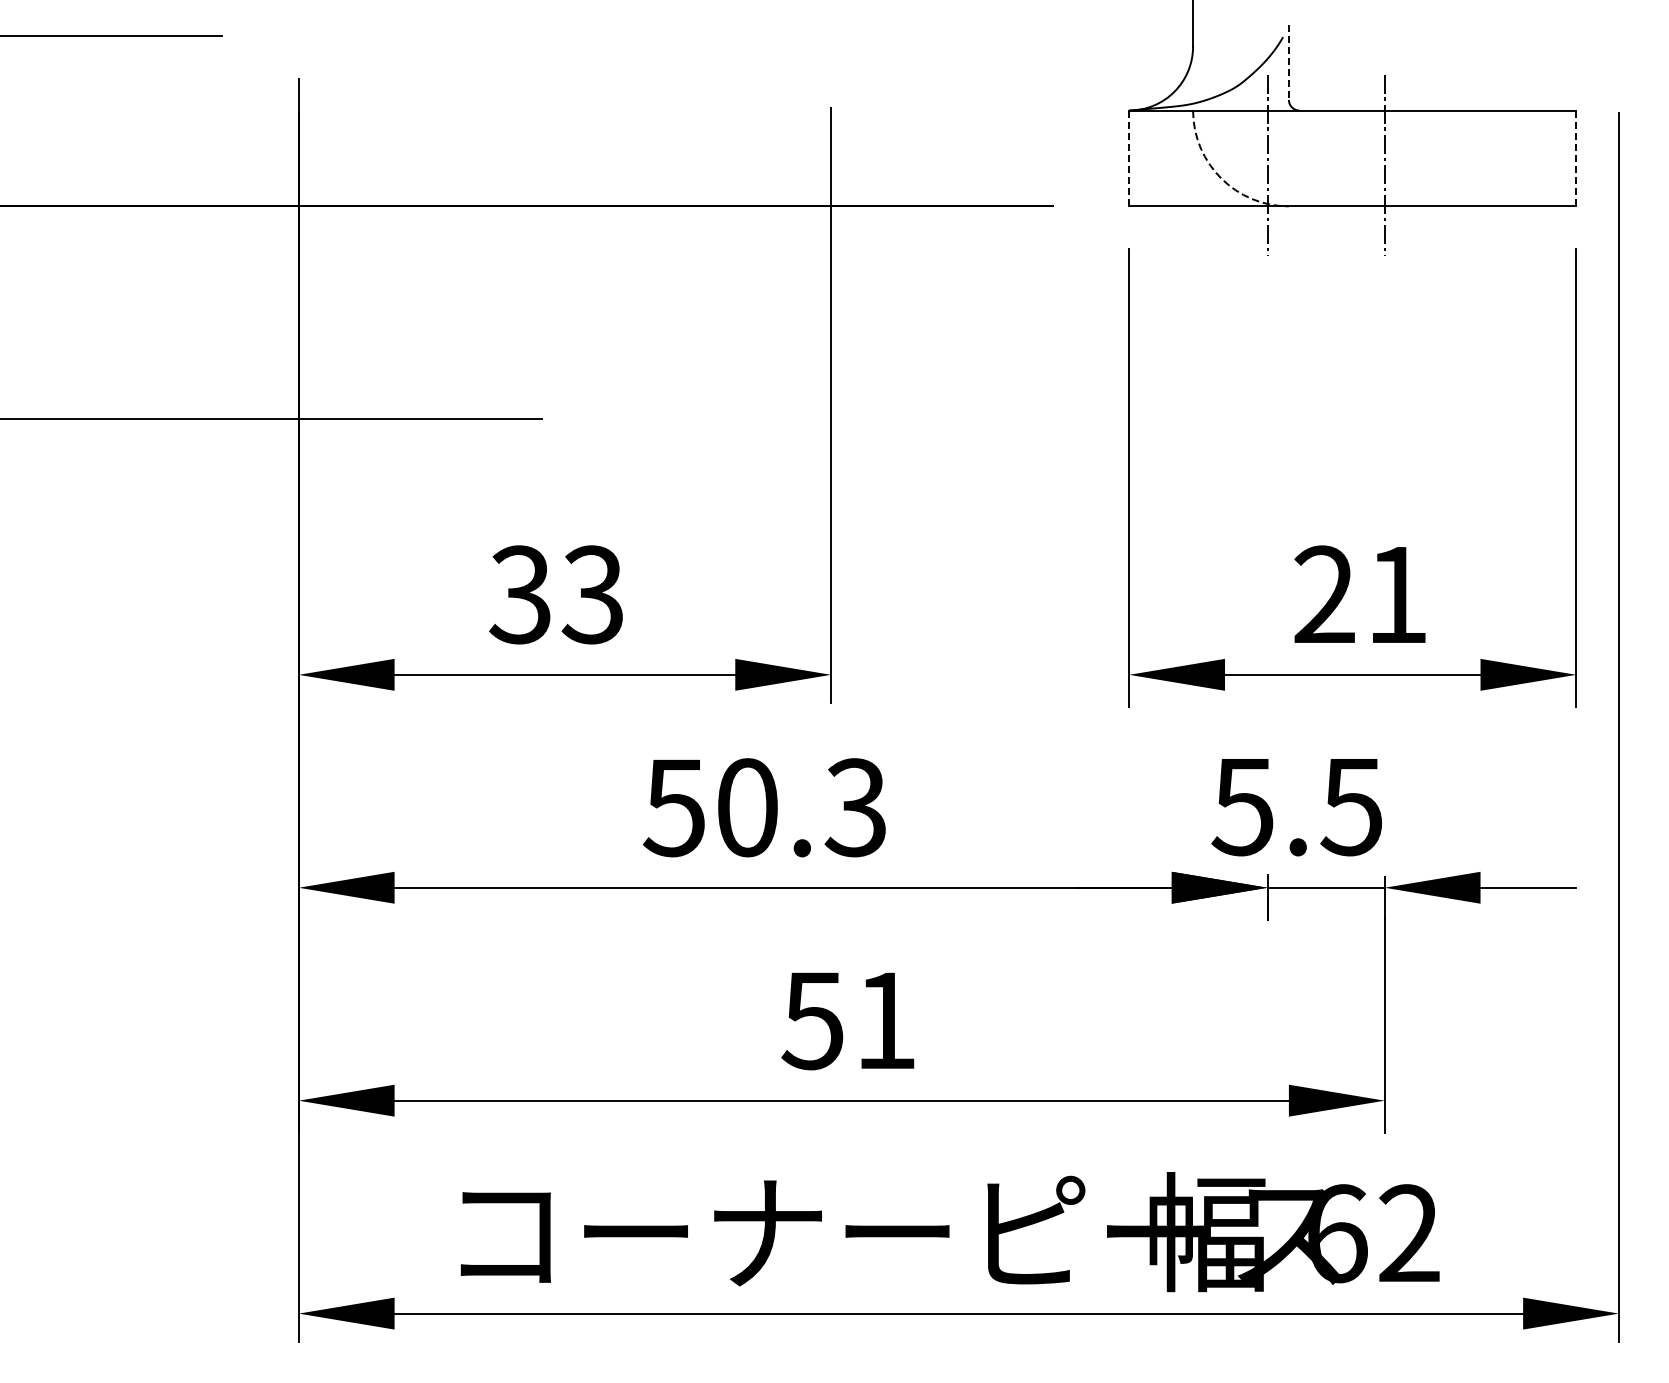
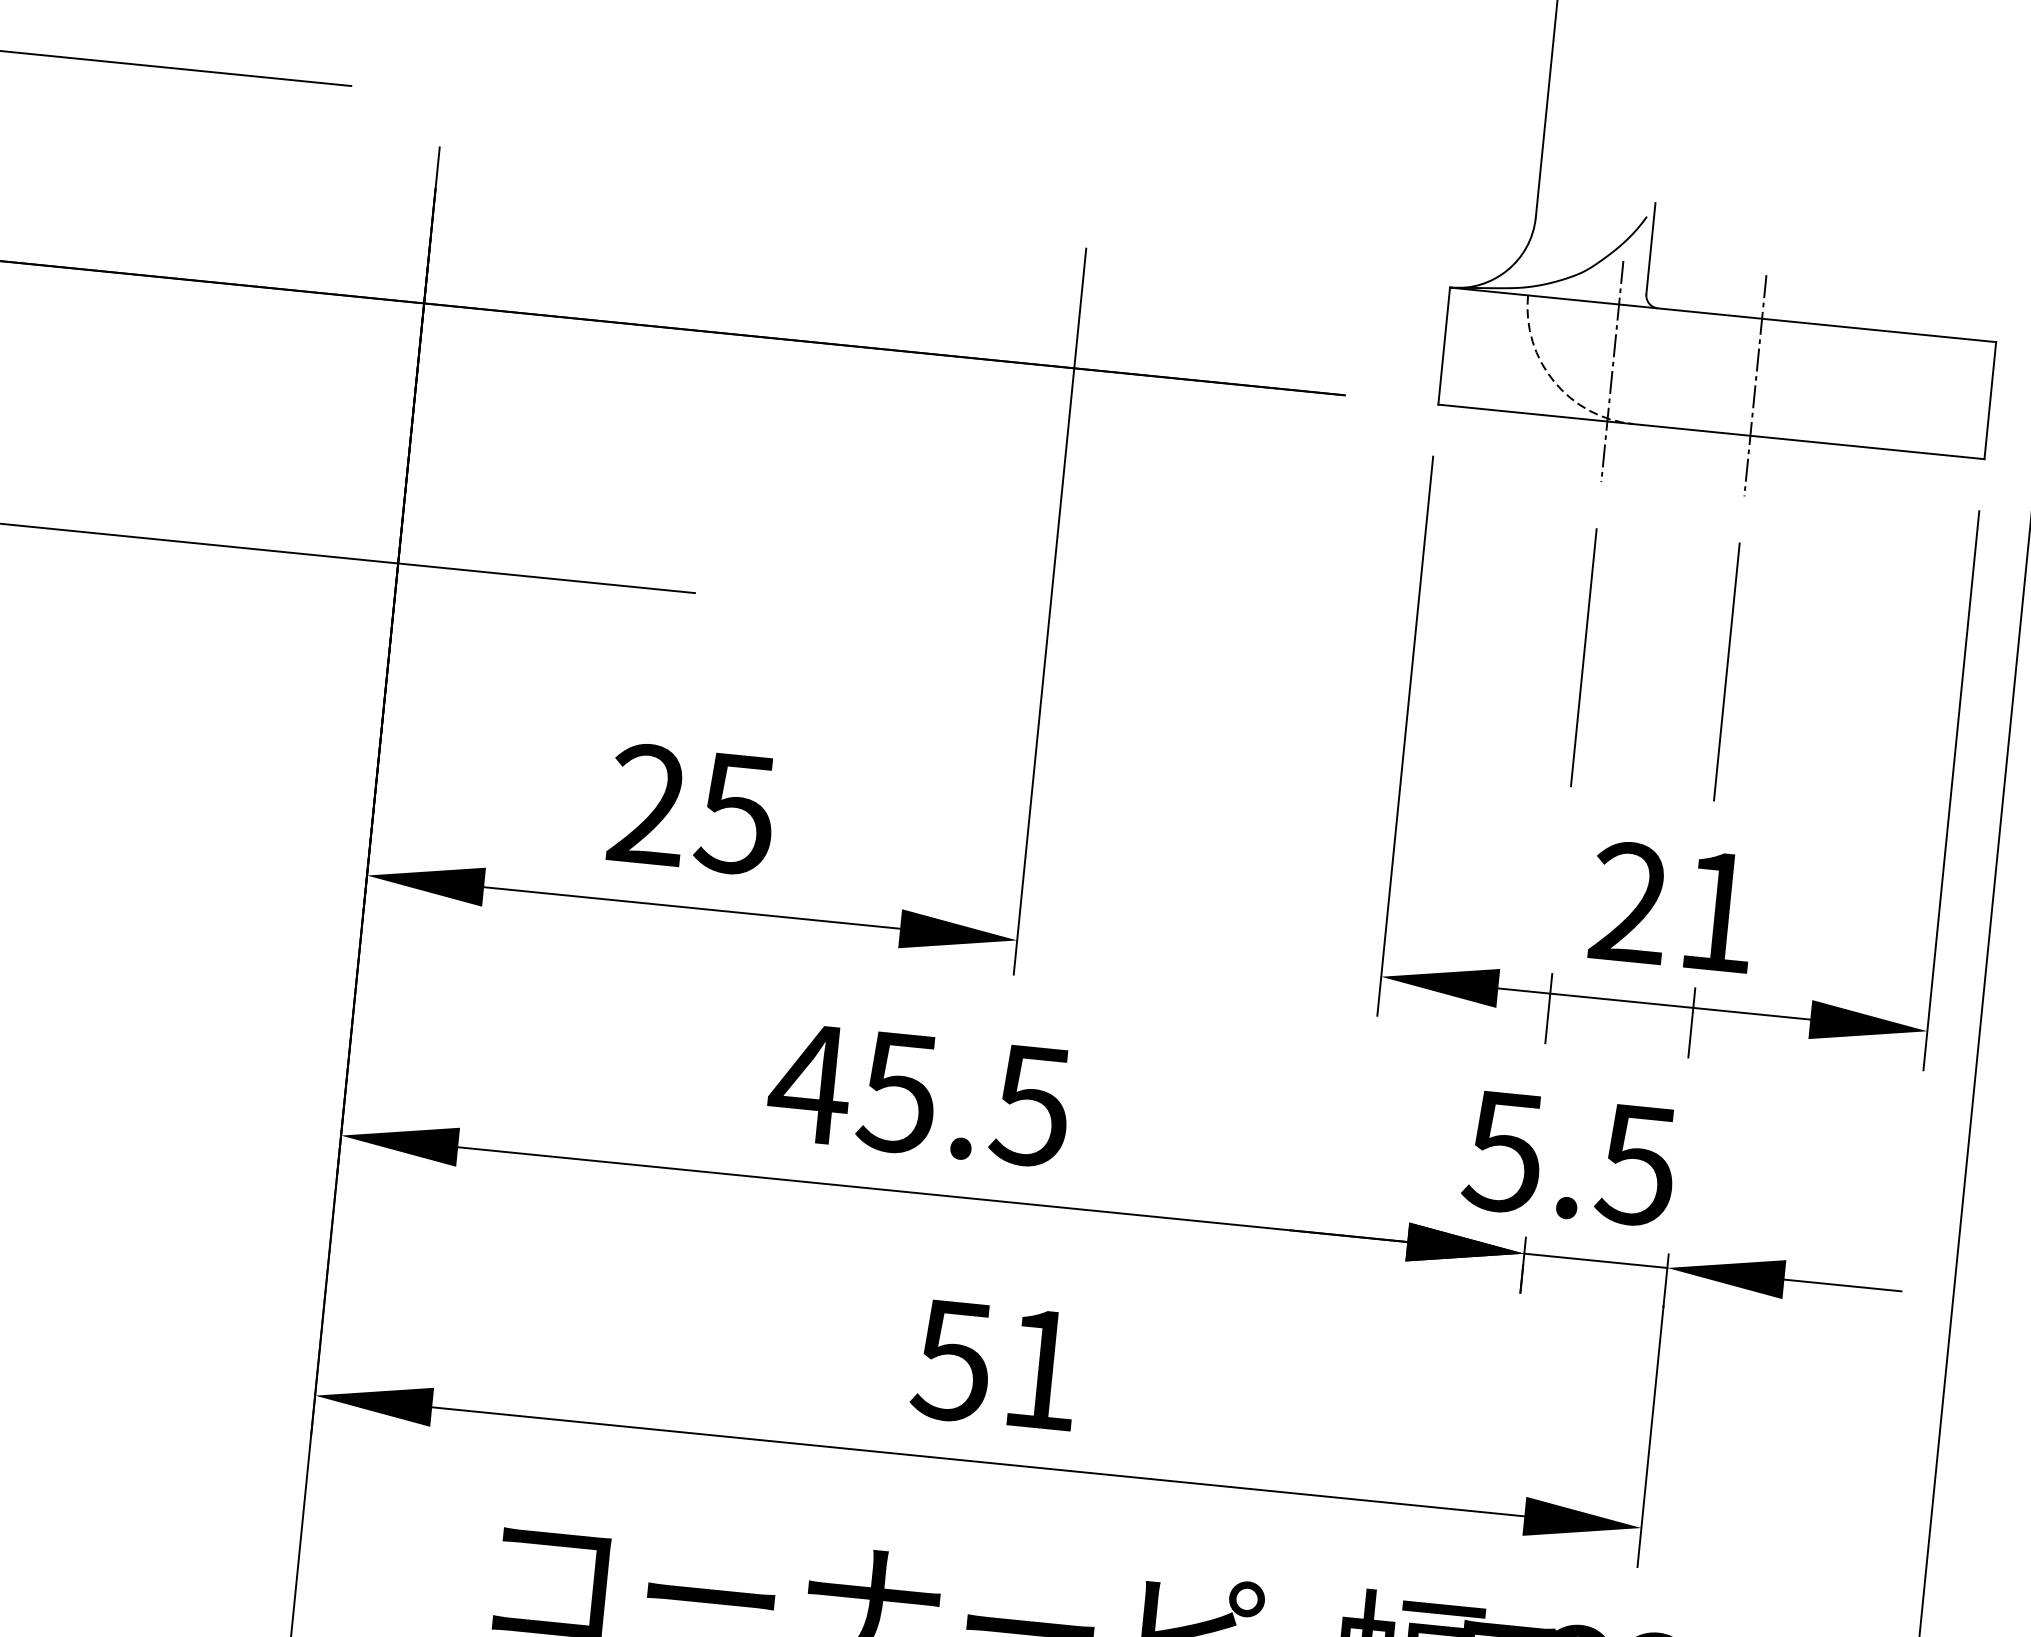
line: (1288, 63) -> (1650, 249), dashed -> solid
line: (1129, 158) -> (1444, 346), dashed -> solid
line: (1576, 158) -> (1990, 400), dashed -> solid
line: (1267, 399) -> (1583, 657), added
line: (1384, 399) -> (1726, 671), added
text: (556, 594) -> (691, 808), 33 -> 25
line: (1267, 686) -> (1548, 1007), added
line: (1384, 686) -> (1691, 1022), added
text: (763, 807) -> (918, 1094), 50.3 -> 45.5

